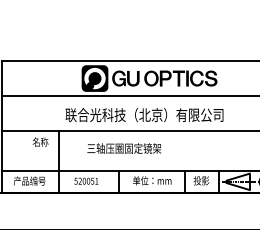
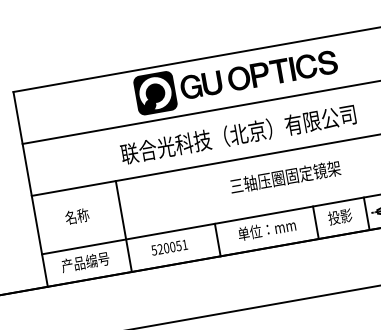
text: (40, 141) -> (76, 215), moved
text: (123, 148) -> (284, 177), moved

